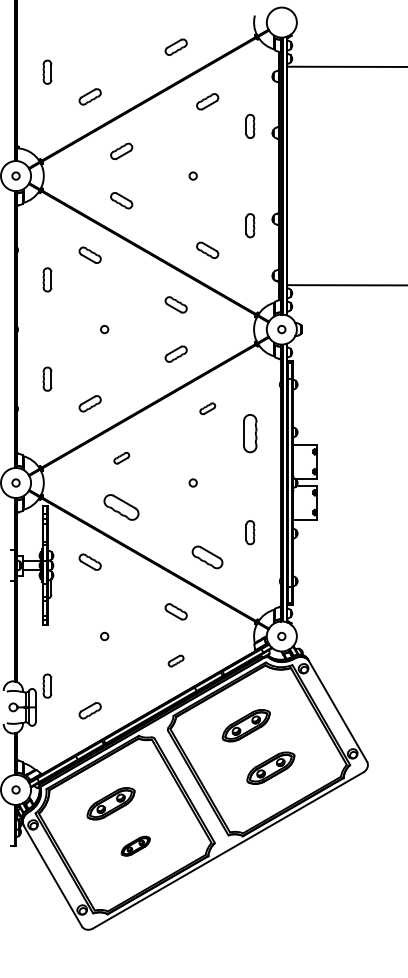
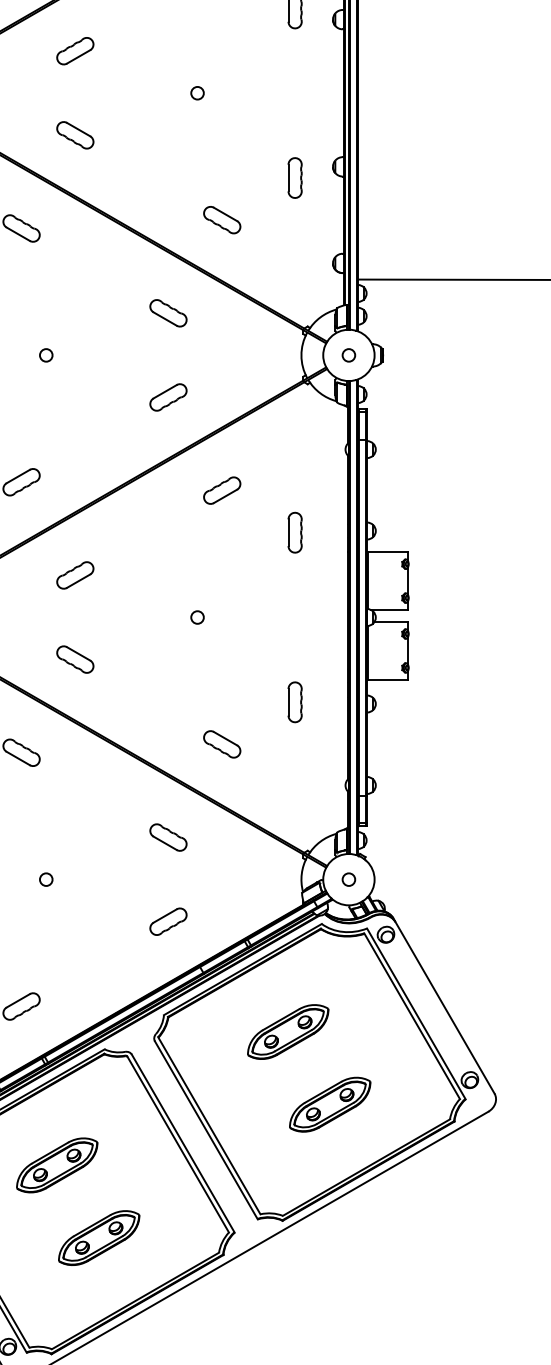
part: (207, 408) -> (221, 490), size x1.43
part: (250, 432) -> (295, 531), size x0.62
part: (121, 457) -> (75, 573), size x1.43
part: (121, 507) -> (75, 659), size x0.62
part: (207, 556) -> (221, 743), size x0.71
part: (175, 660) -> (167, 920), size x1.43
part: (135, 845) -> (98, 1236), size x1.67

